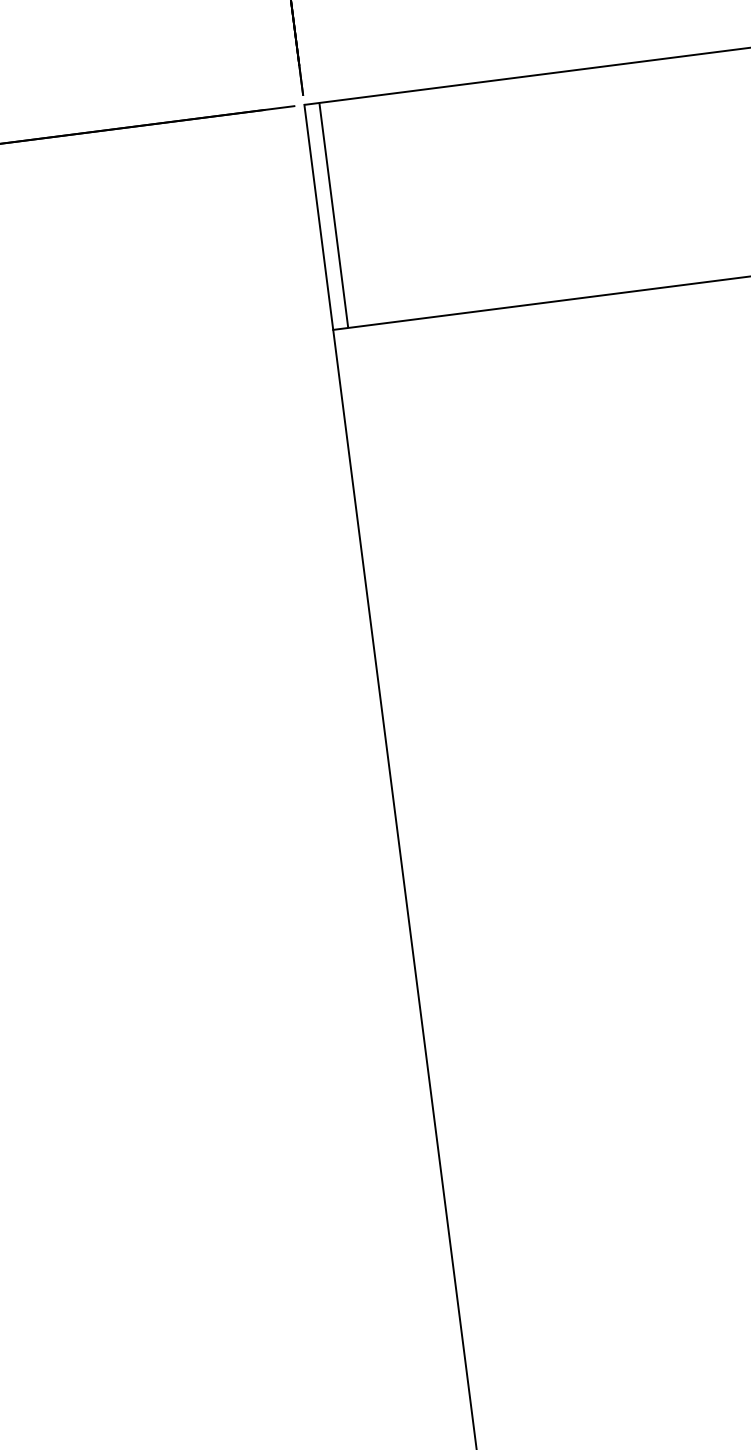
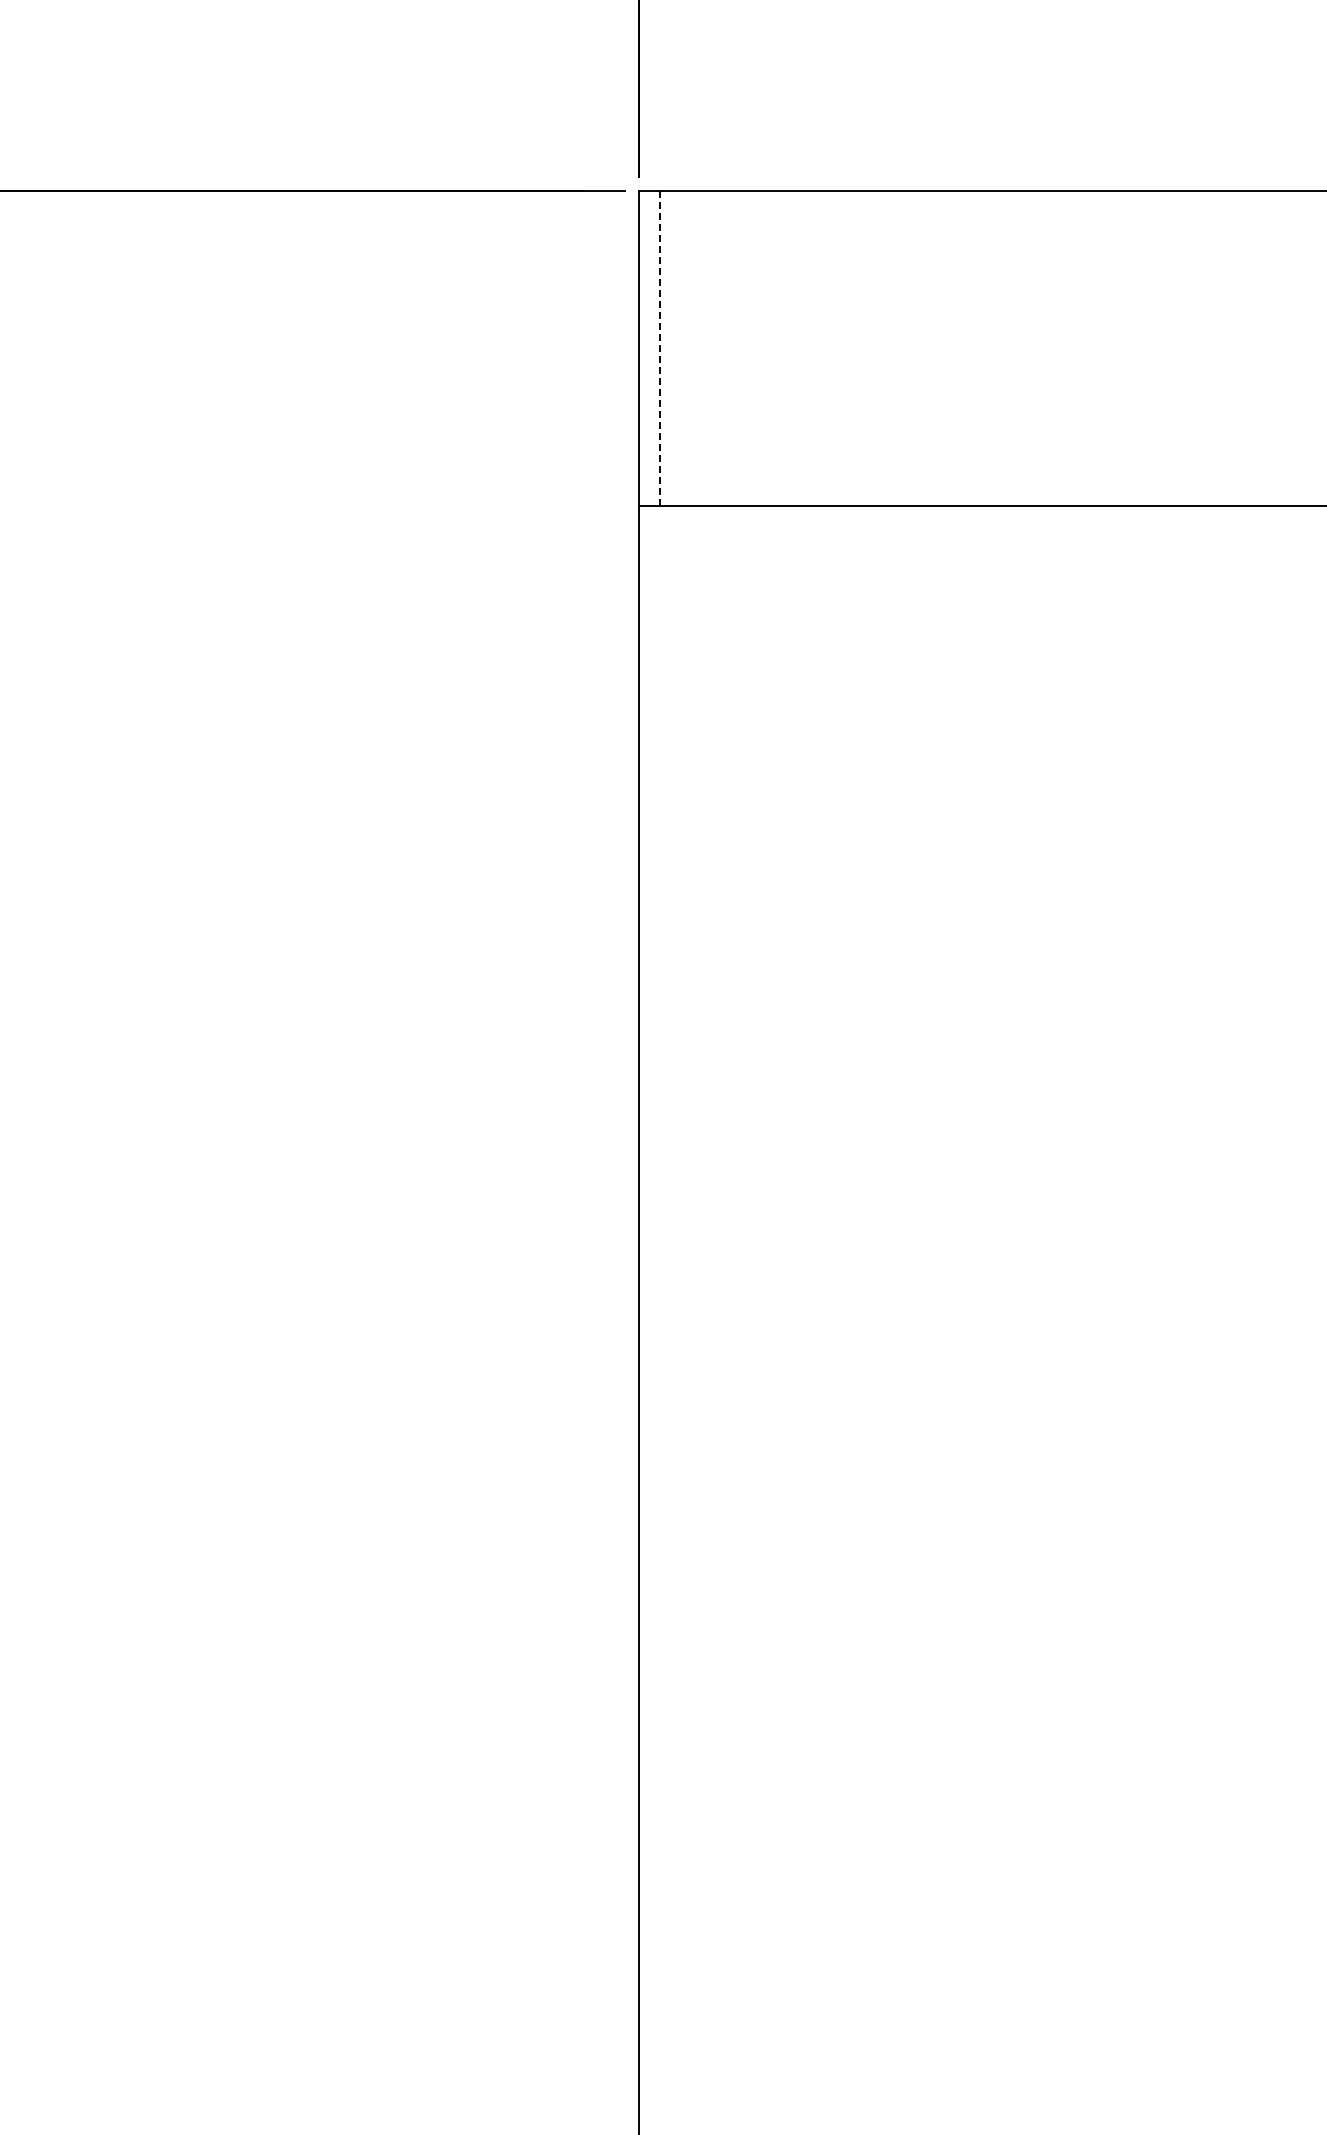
line: (333, 215) -> (659, 348), solid -> dashed

